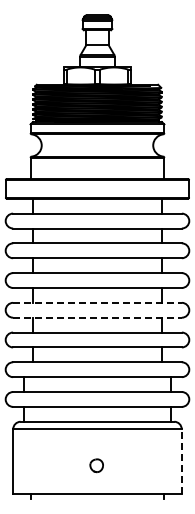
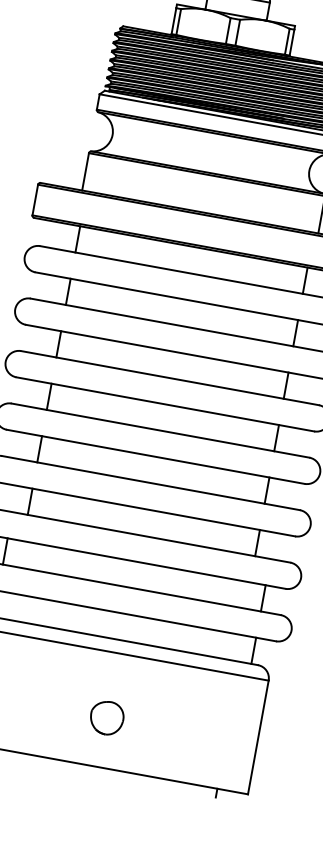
line: (97, 302) -> (160, 430), dashed -> solid
line: (97, 317) -> (155, 456), dashed -> solid
line: (181, 460) -> (258, 735), dashed -> solid
part: (96, 465) -> (106, 717), size x1.43

